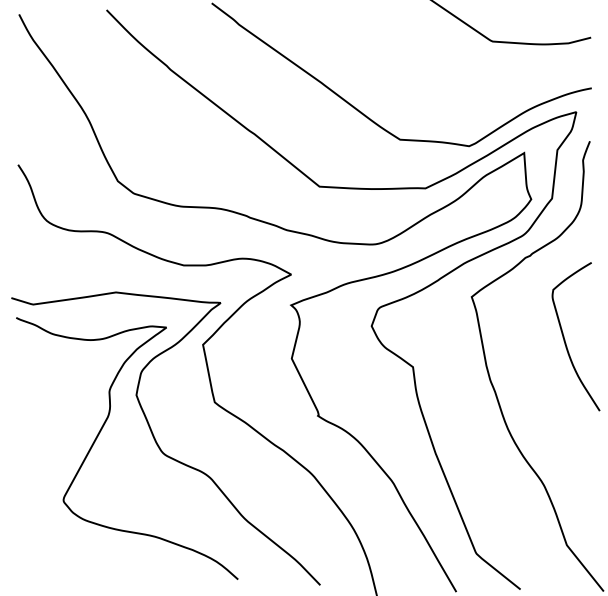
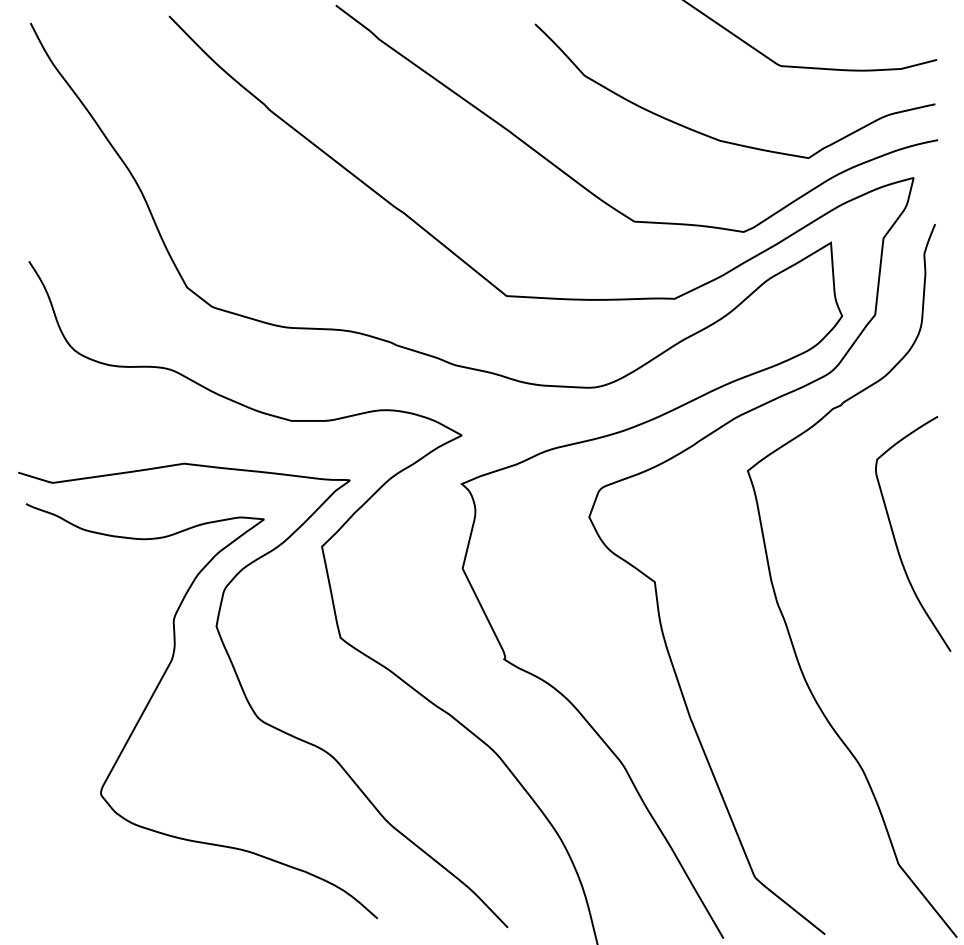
curve: (459, 88) -> (728, 140), added

